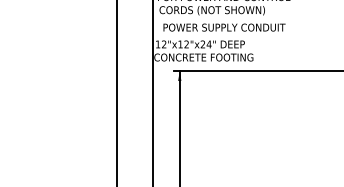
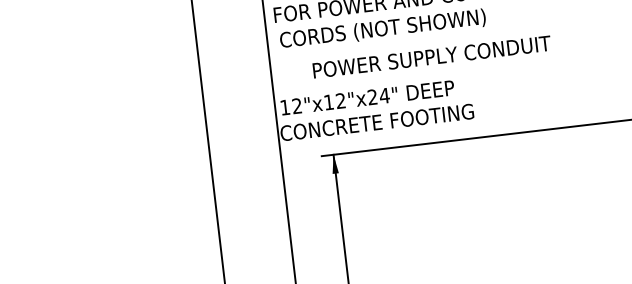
text: (224, 27) -> (431, 56), moved

